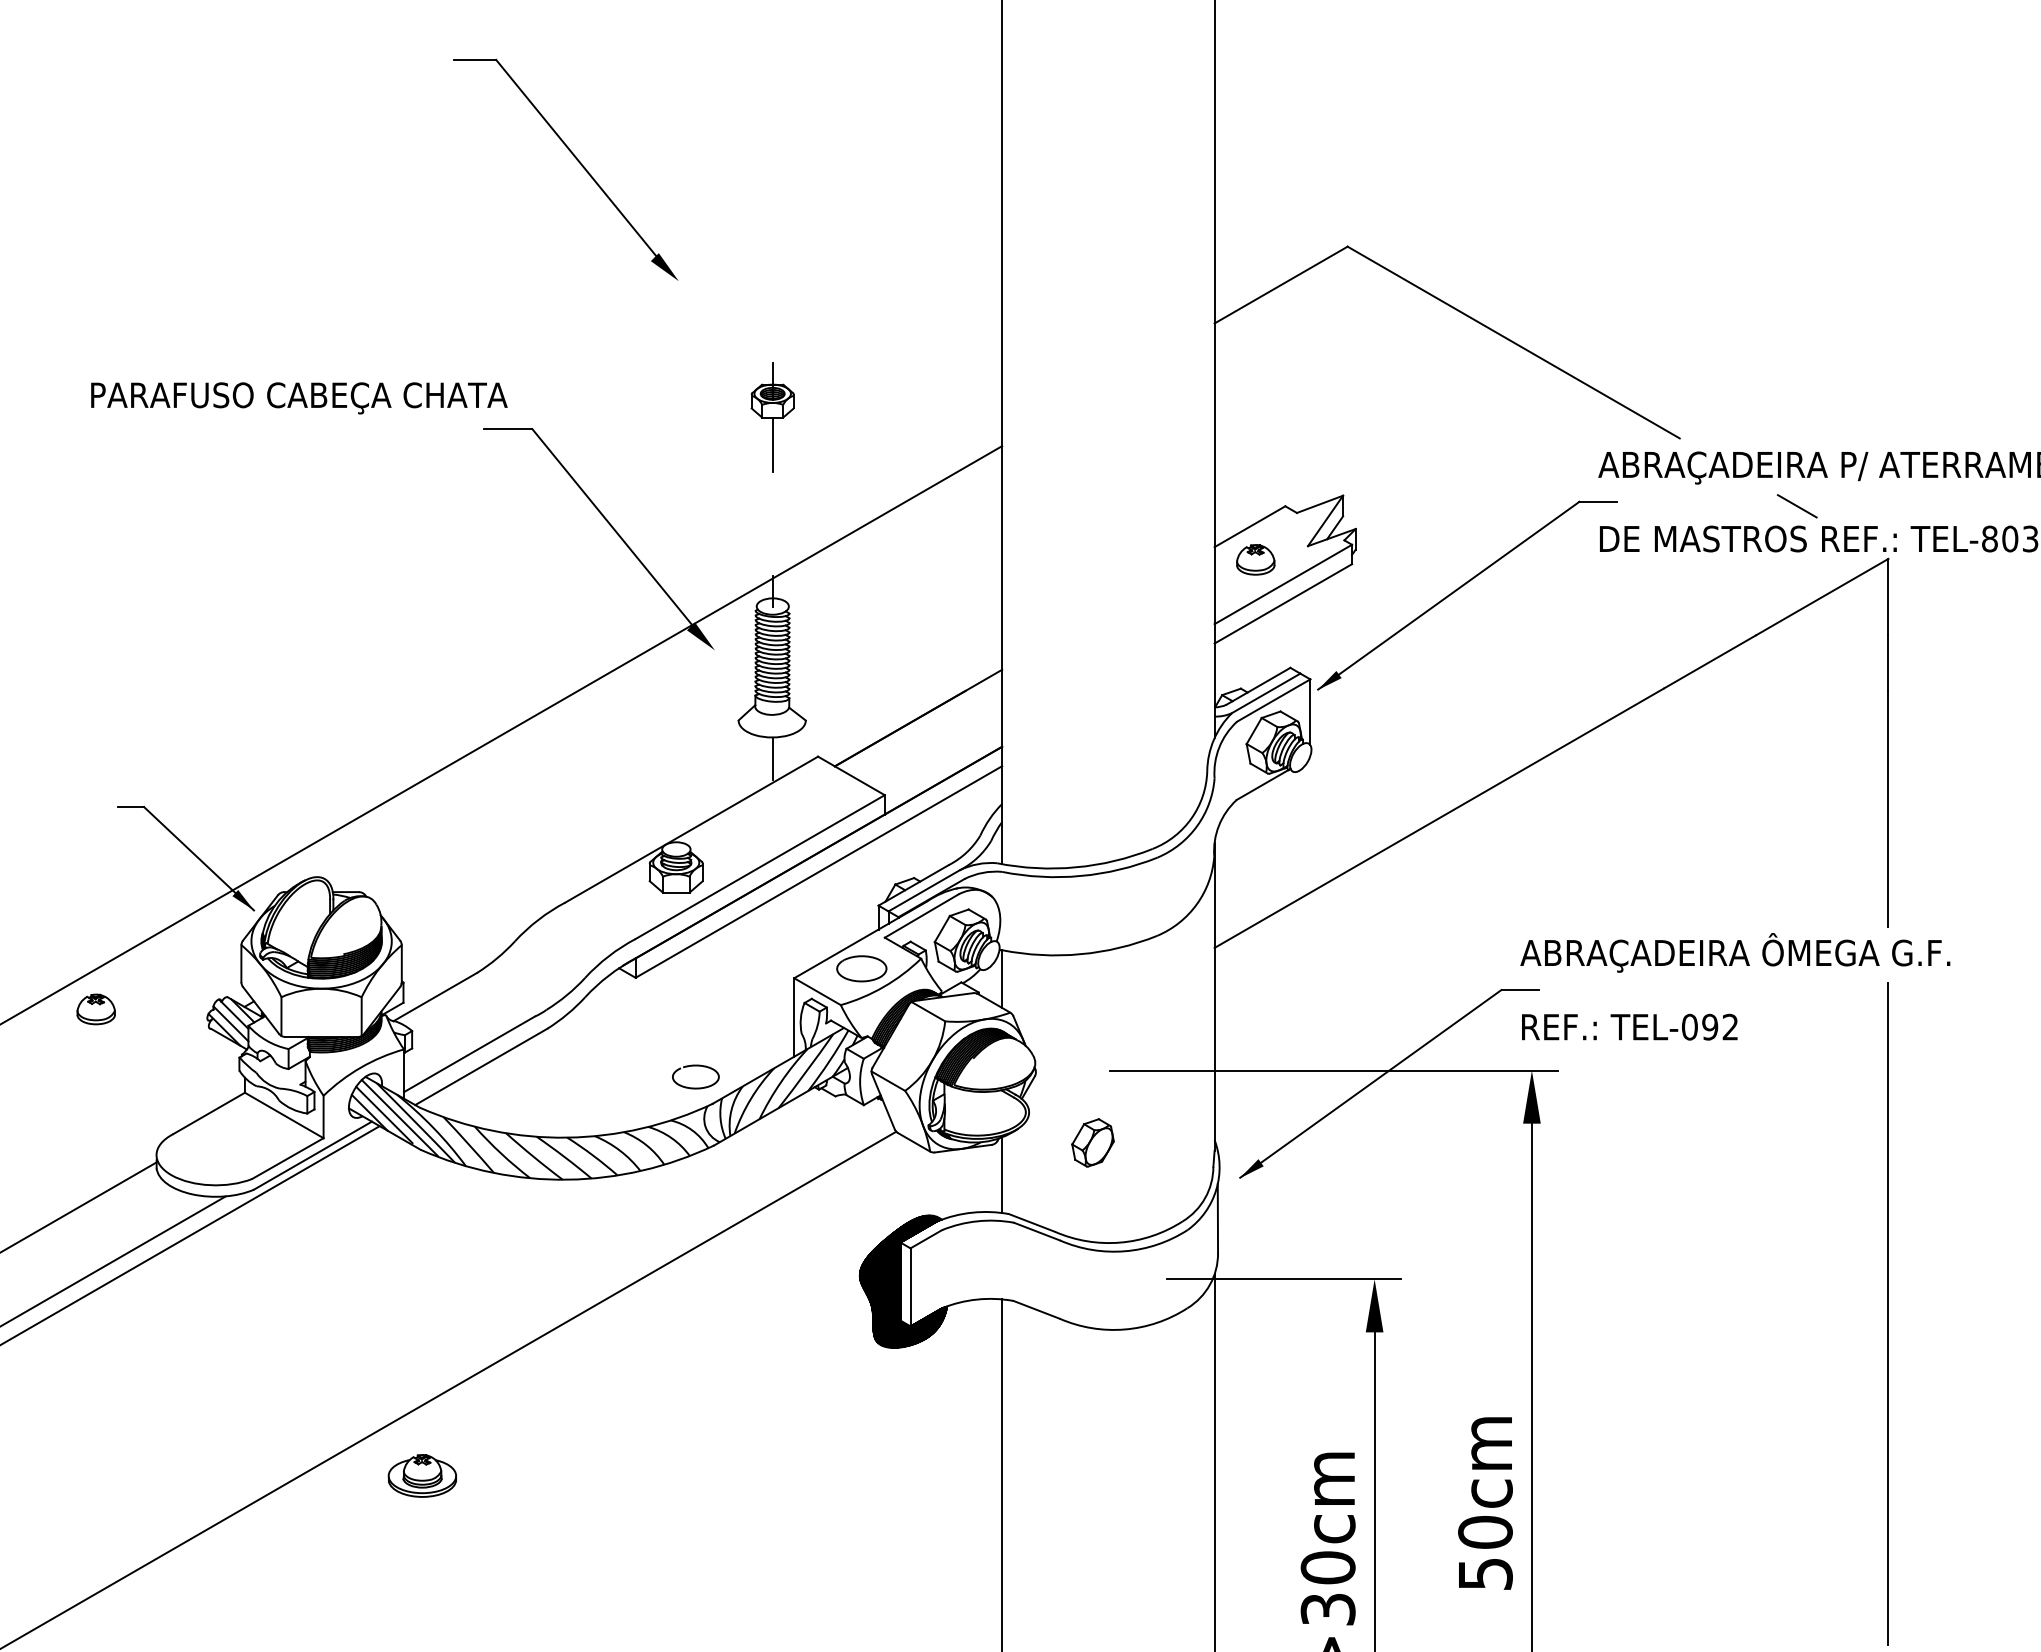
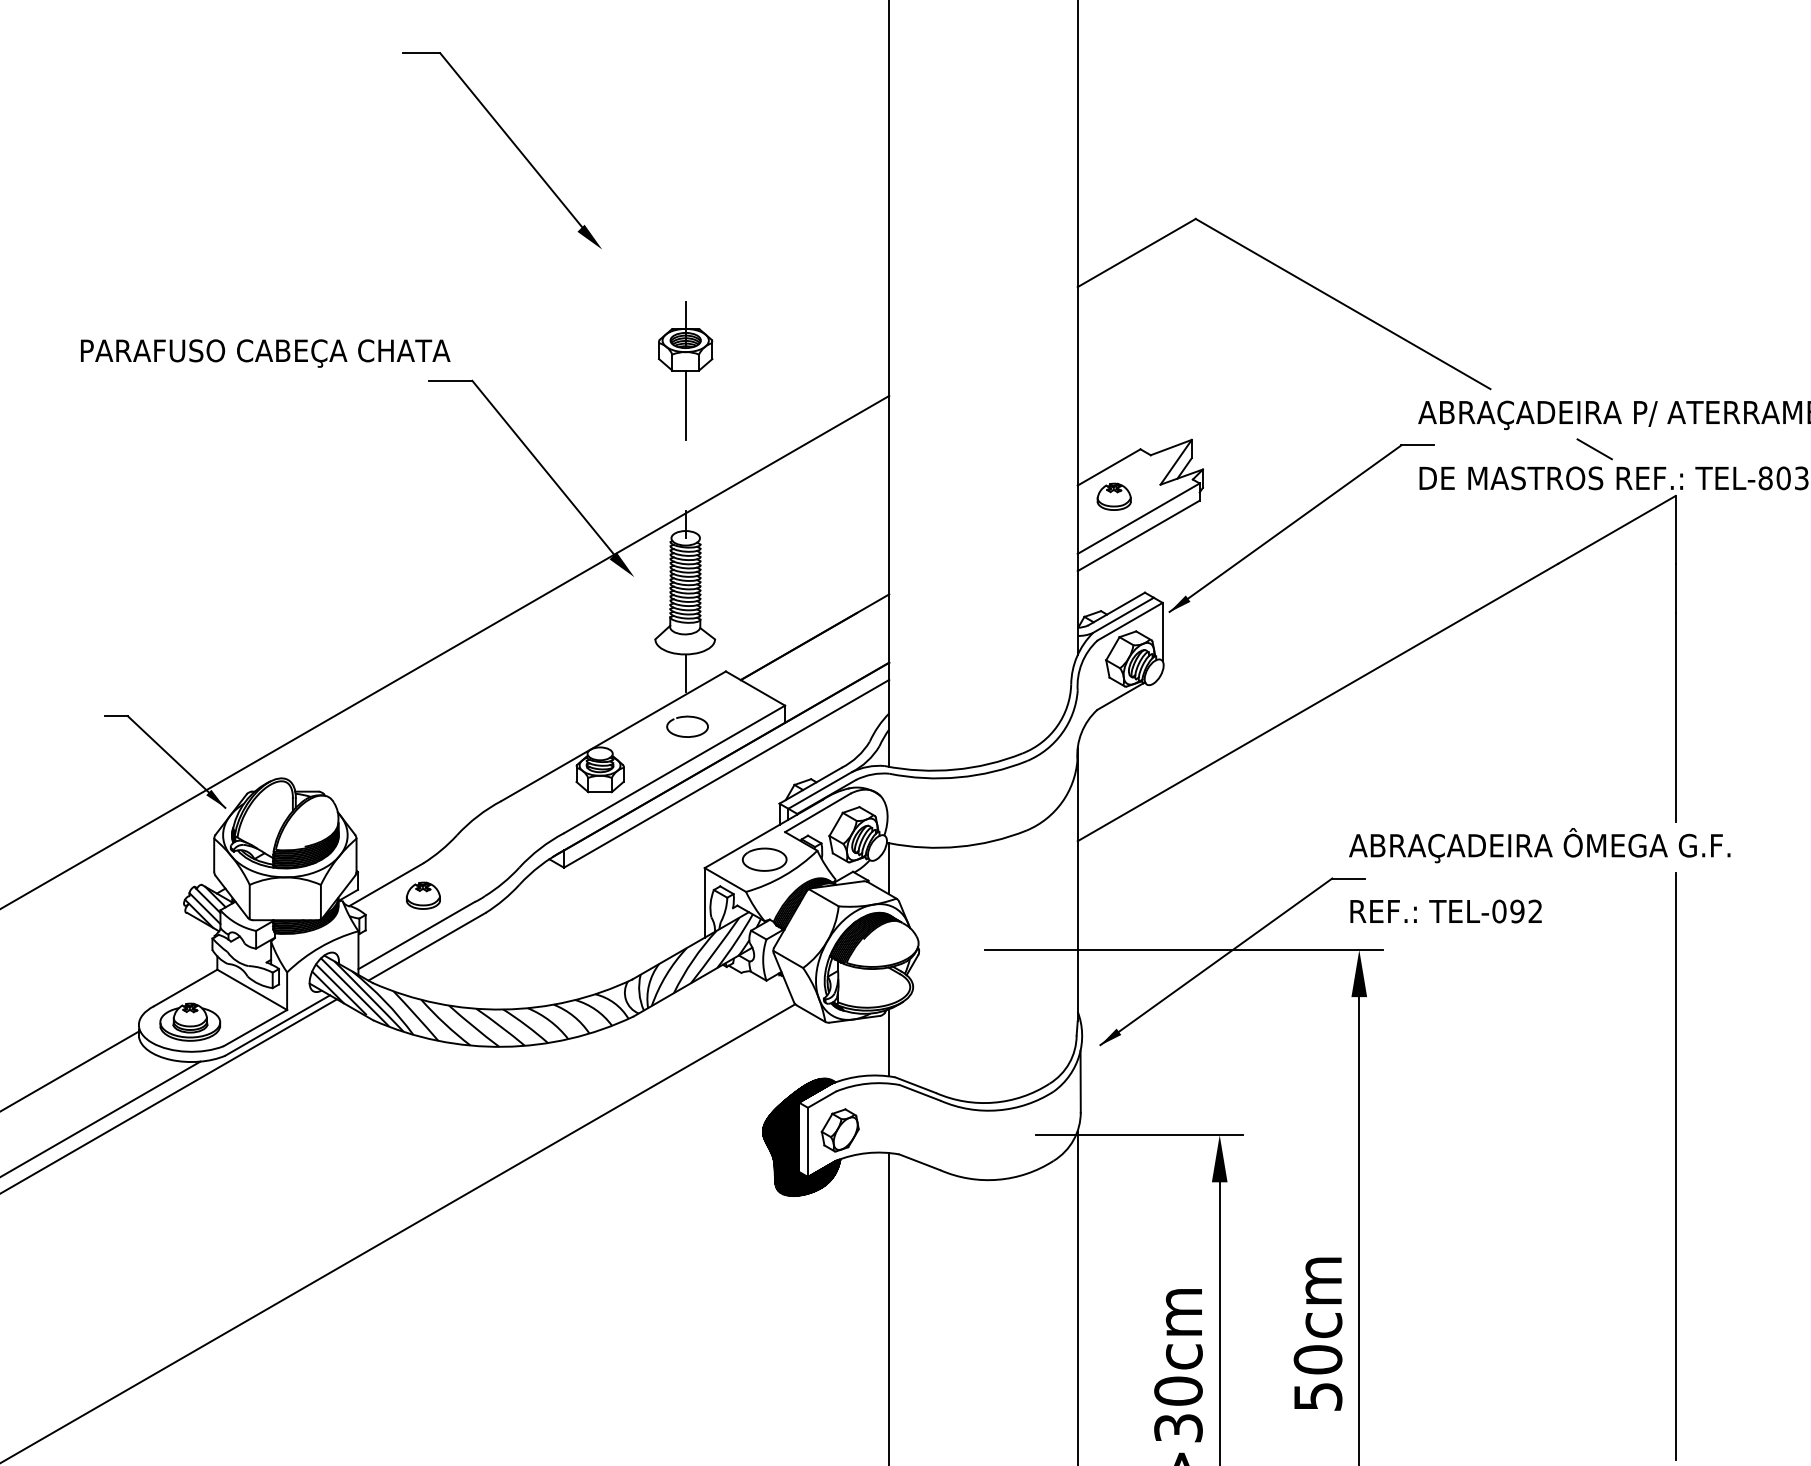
part: (772, 417) -> (685, 370), size x1.43
part: (95, 1009) -> (422, 895), moved
curve: (695, 1066) -> (687, 717), moved
part: (1092, 1142) -> (839, 1130), moved
part: (421, 1475) -> (189, 1021), moved

